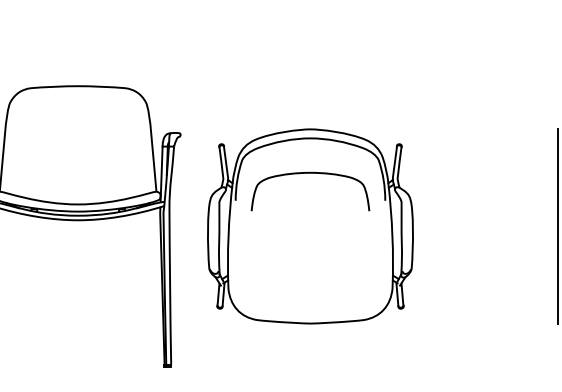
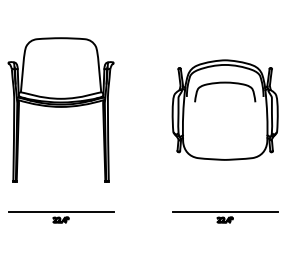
part: (309, 225) -> (224, 109), moved

